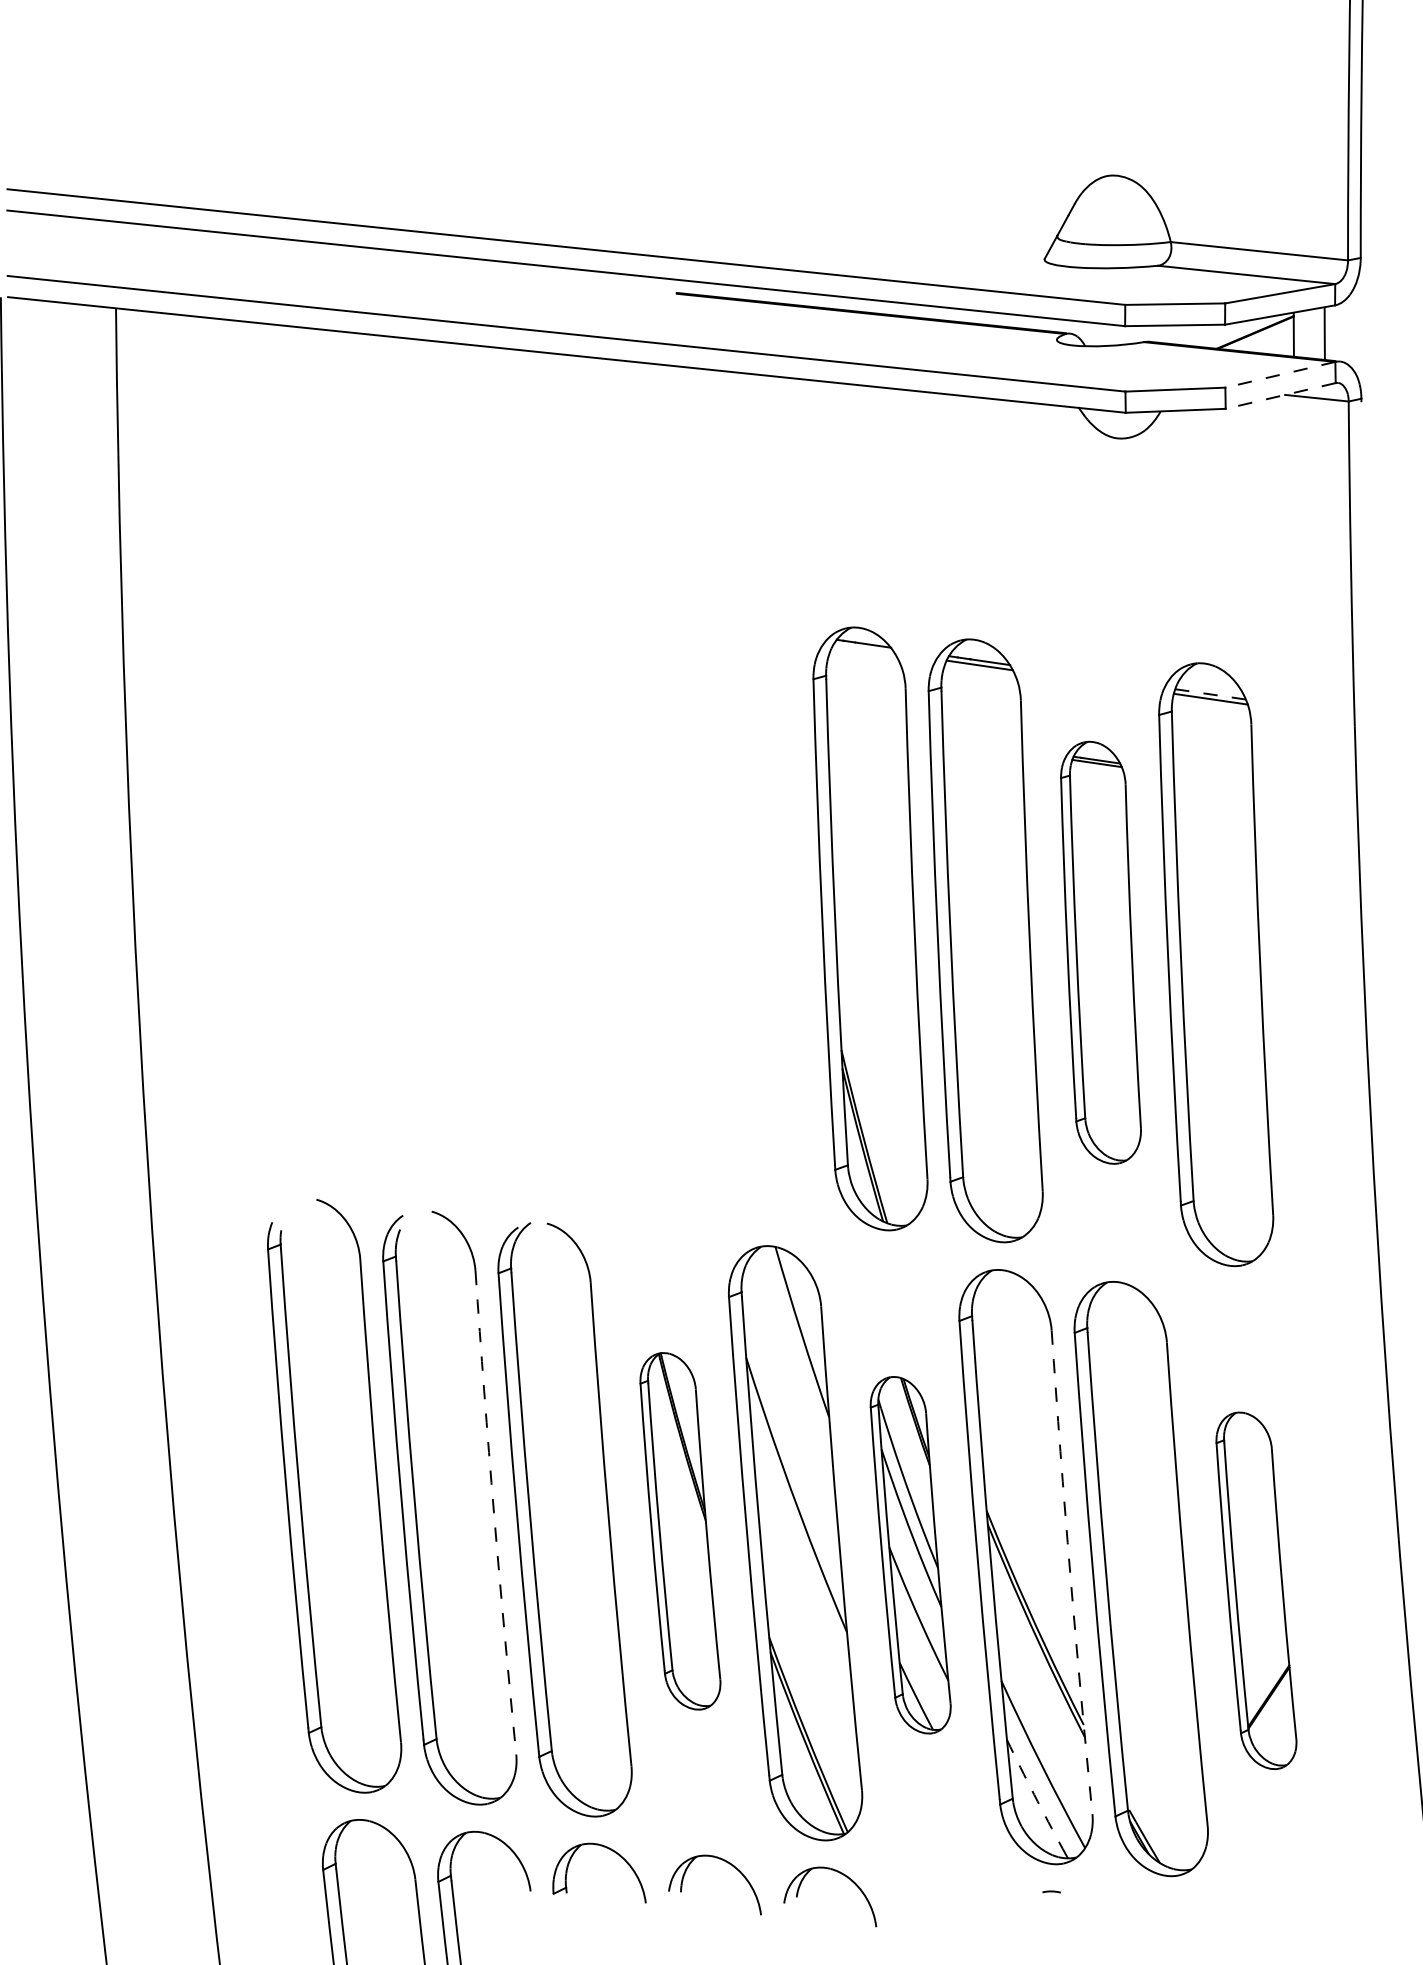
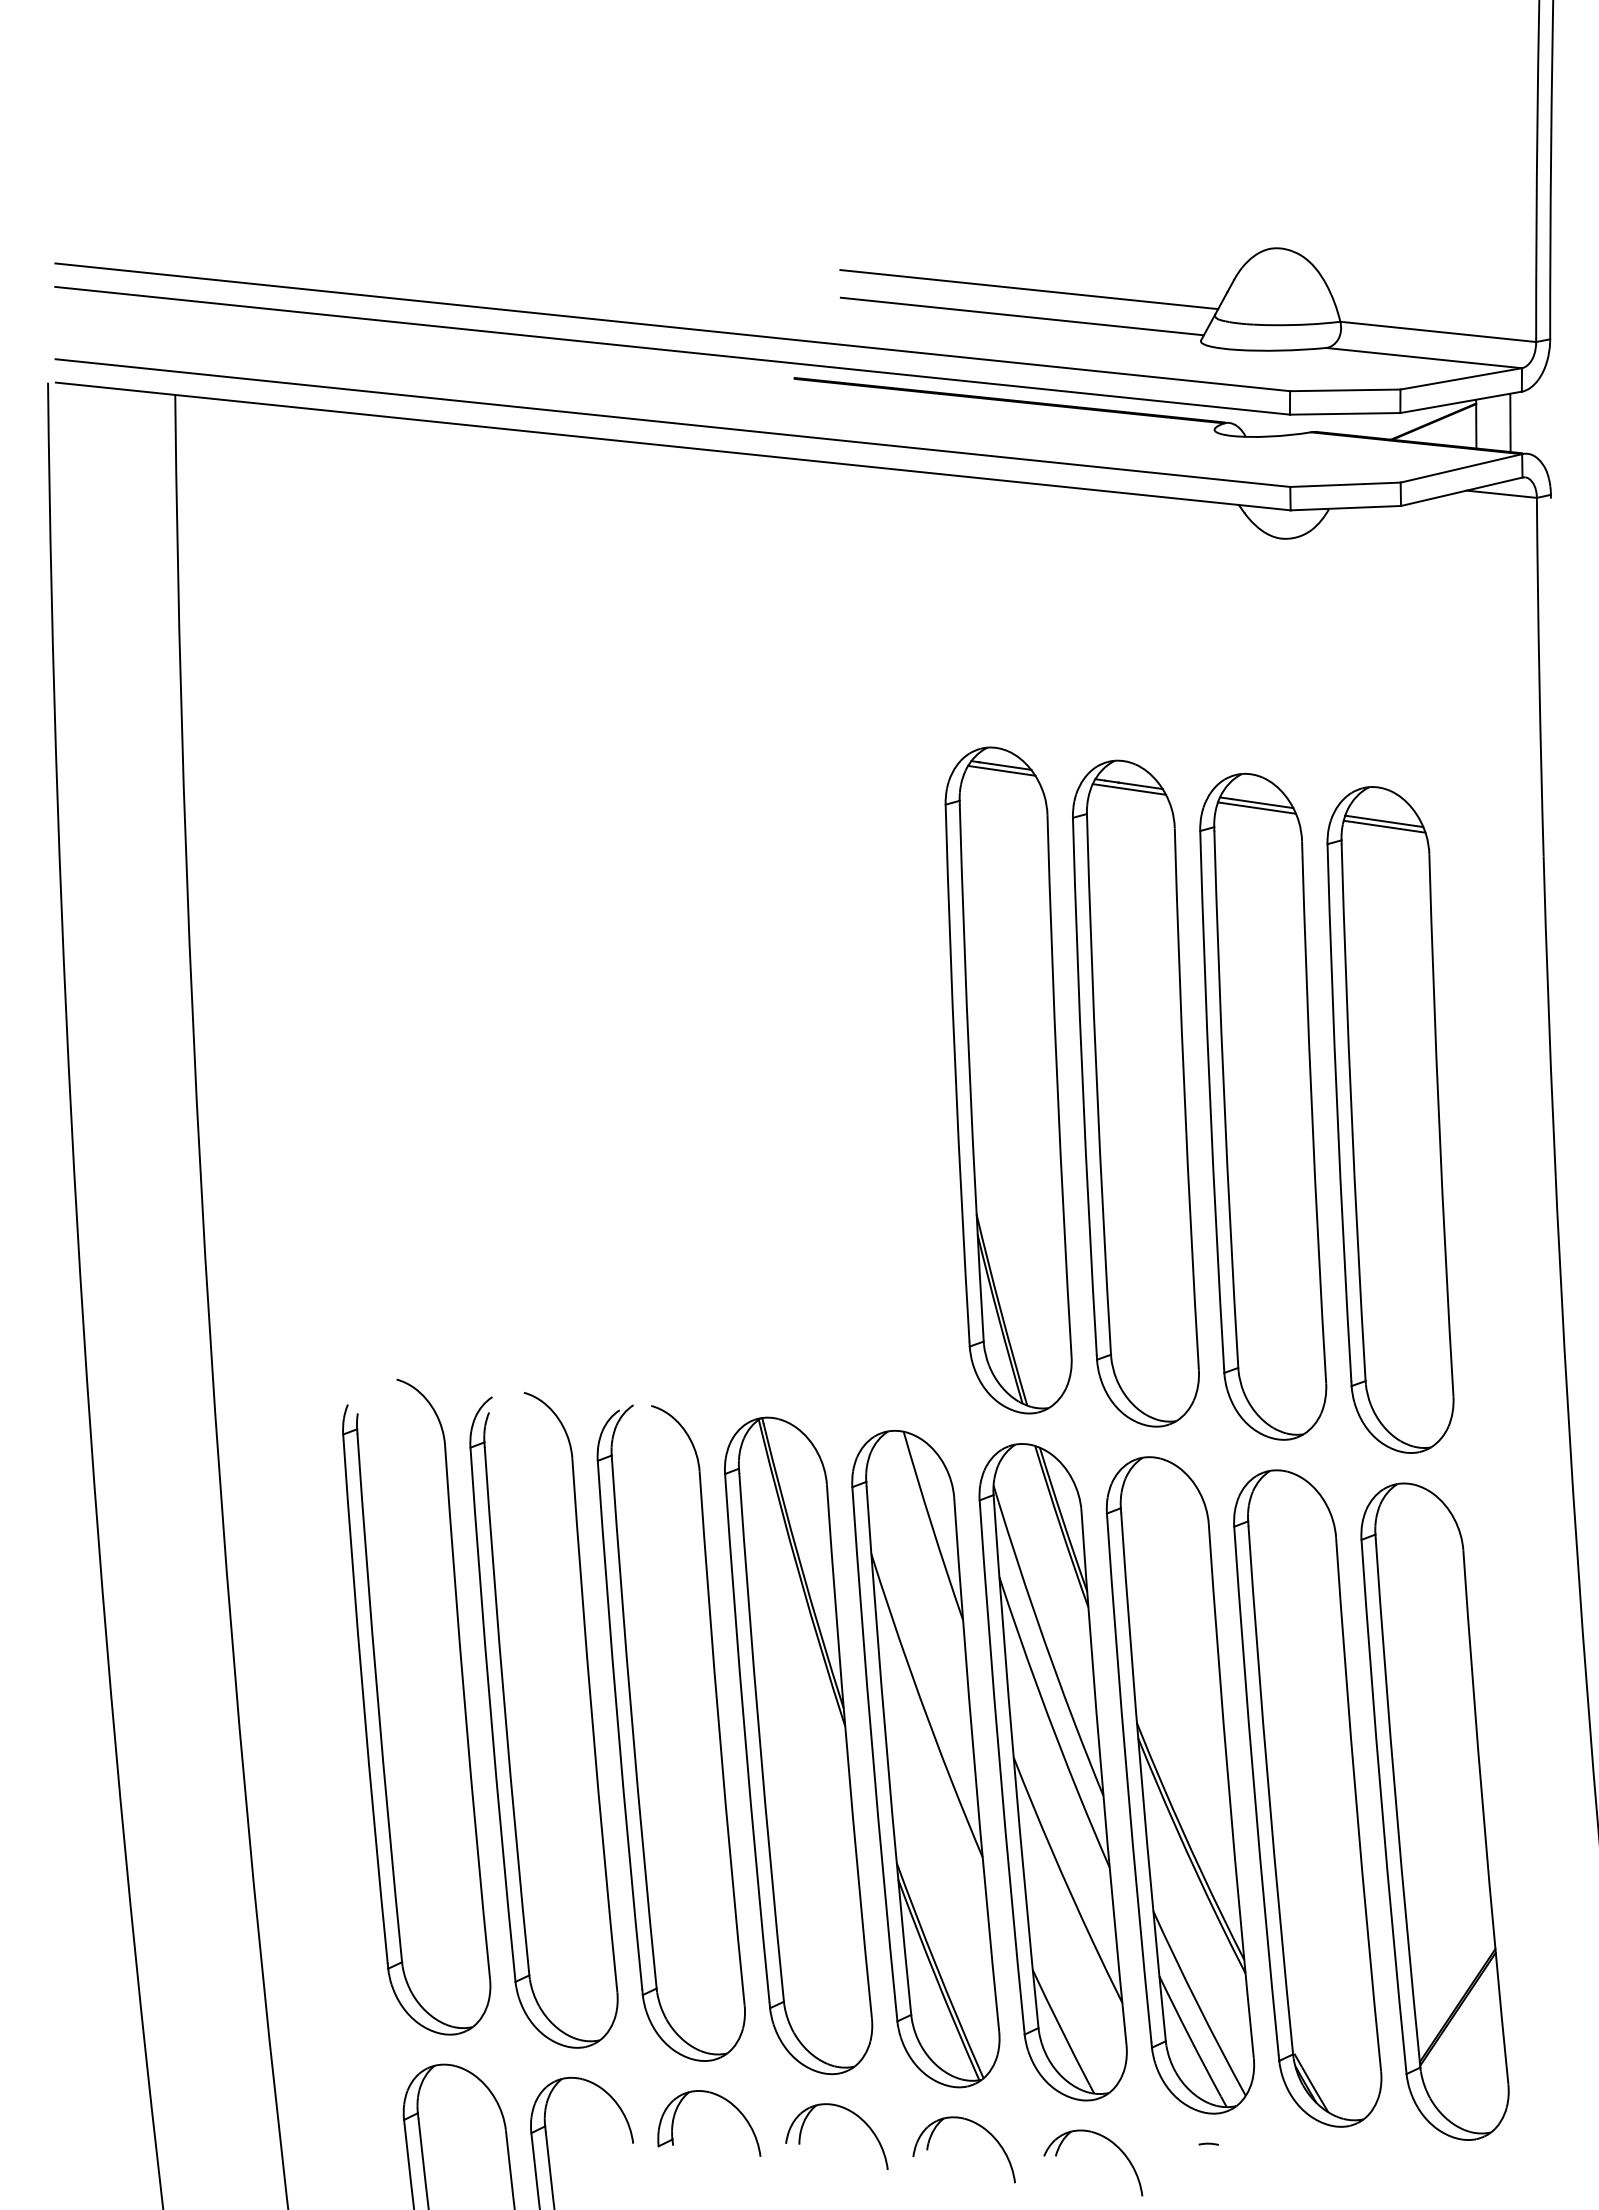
line: (889, 212) -> (1029, 289), added
line: (882, 237) -> (1021, 316), added
line: (1279, 374) -> (1460, 468), dashed -> solid
line: (1280, 395) -> (1461, 491), dashed -> solid
line: (864, 648) -> (1001, 770), added
line: (1210, 694) -> (1384, 821), dashed -> solid
part: (1101, 952) -> (1263, 1106), size x1.43
arc: (493, 1512) -> (592, 1725), dashed -> solid
part: (680, 1530) -> (798, 1745), size x1.67
part: (910, 1555) -> (1052, 1772), size x1.67
arc: (1070, 1572) -> (1229, 1791), dashed -> solid
part: (1256, 1590) -> (1434, 1811), size x1.67
arc: (1034, 1794) -> (1189, 2036), dashed -> solid
part: (962, 1890) -> (1110, 2142), added

